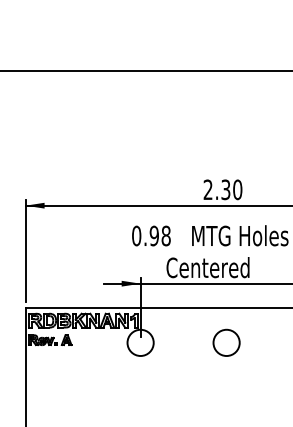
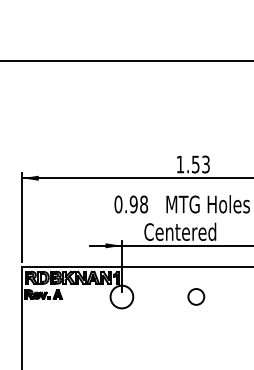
text: (222, 189) -> (192, 164), 2.30 -> 1.53
circle: (226, 342) -> (196, 296), size x0.7

